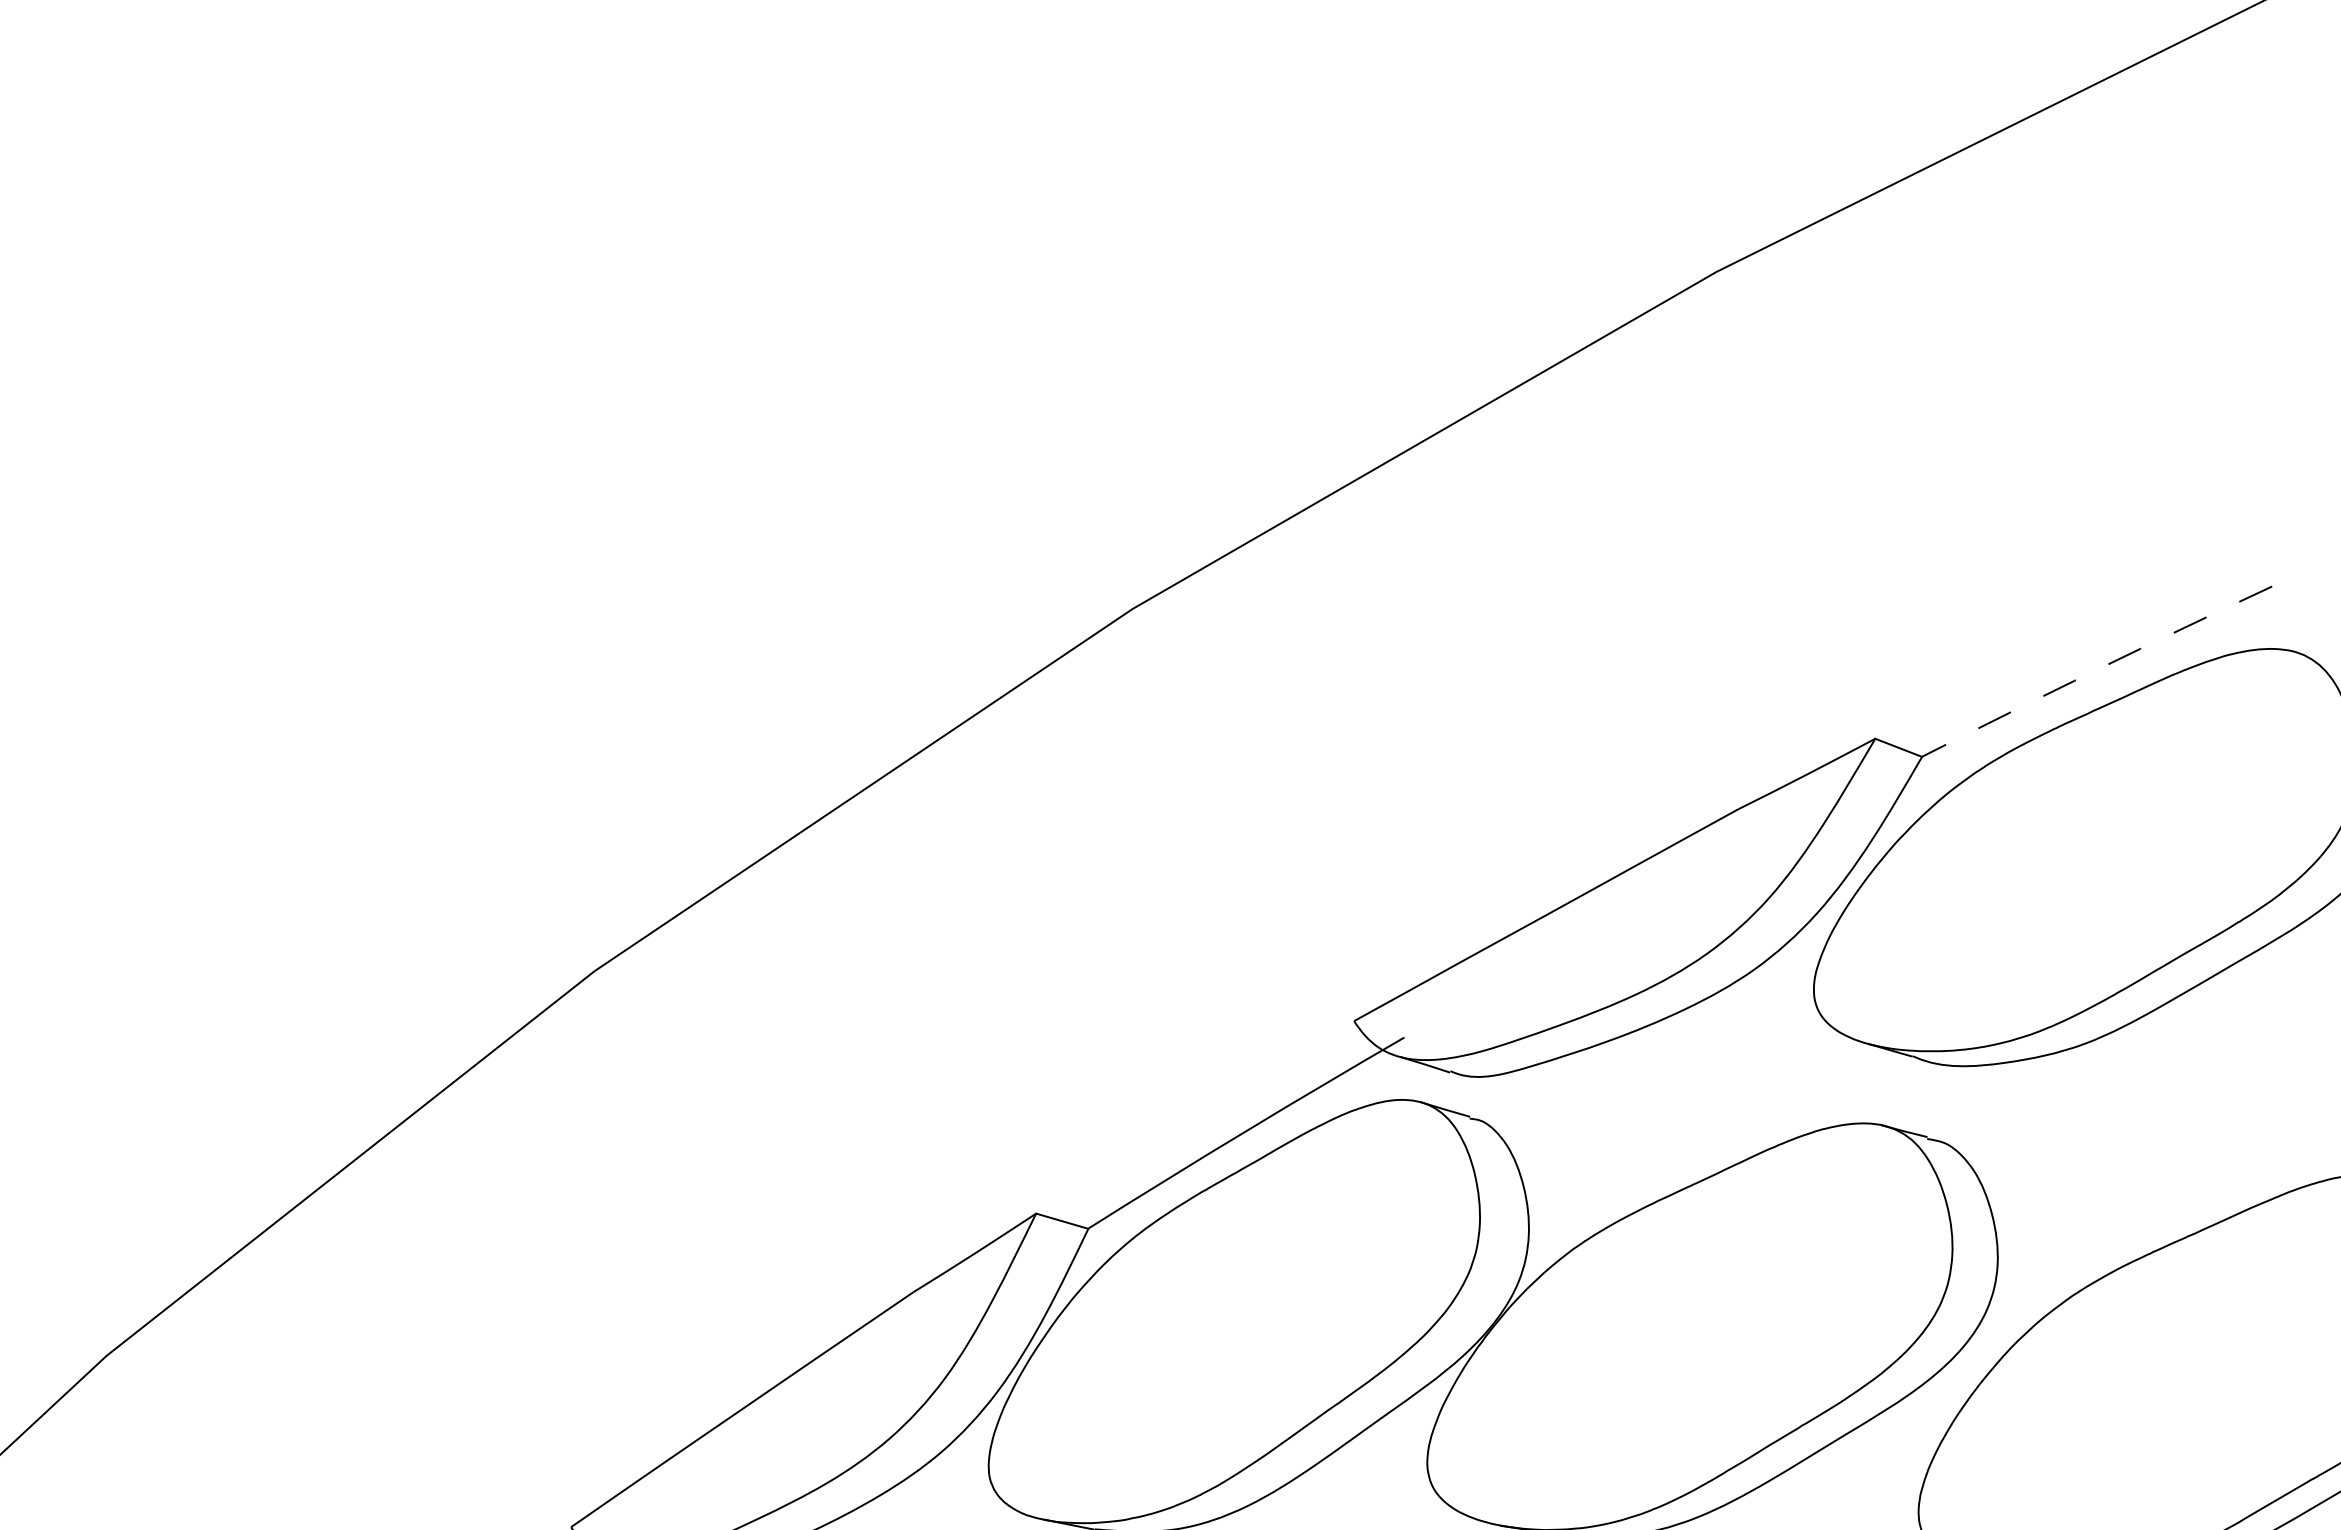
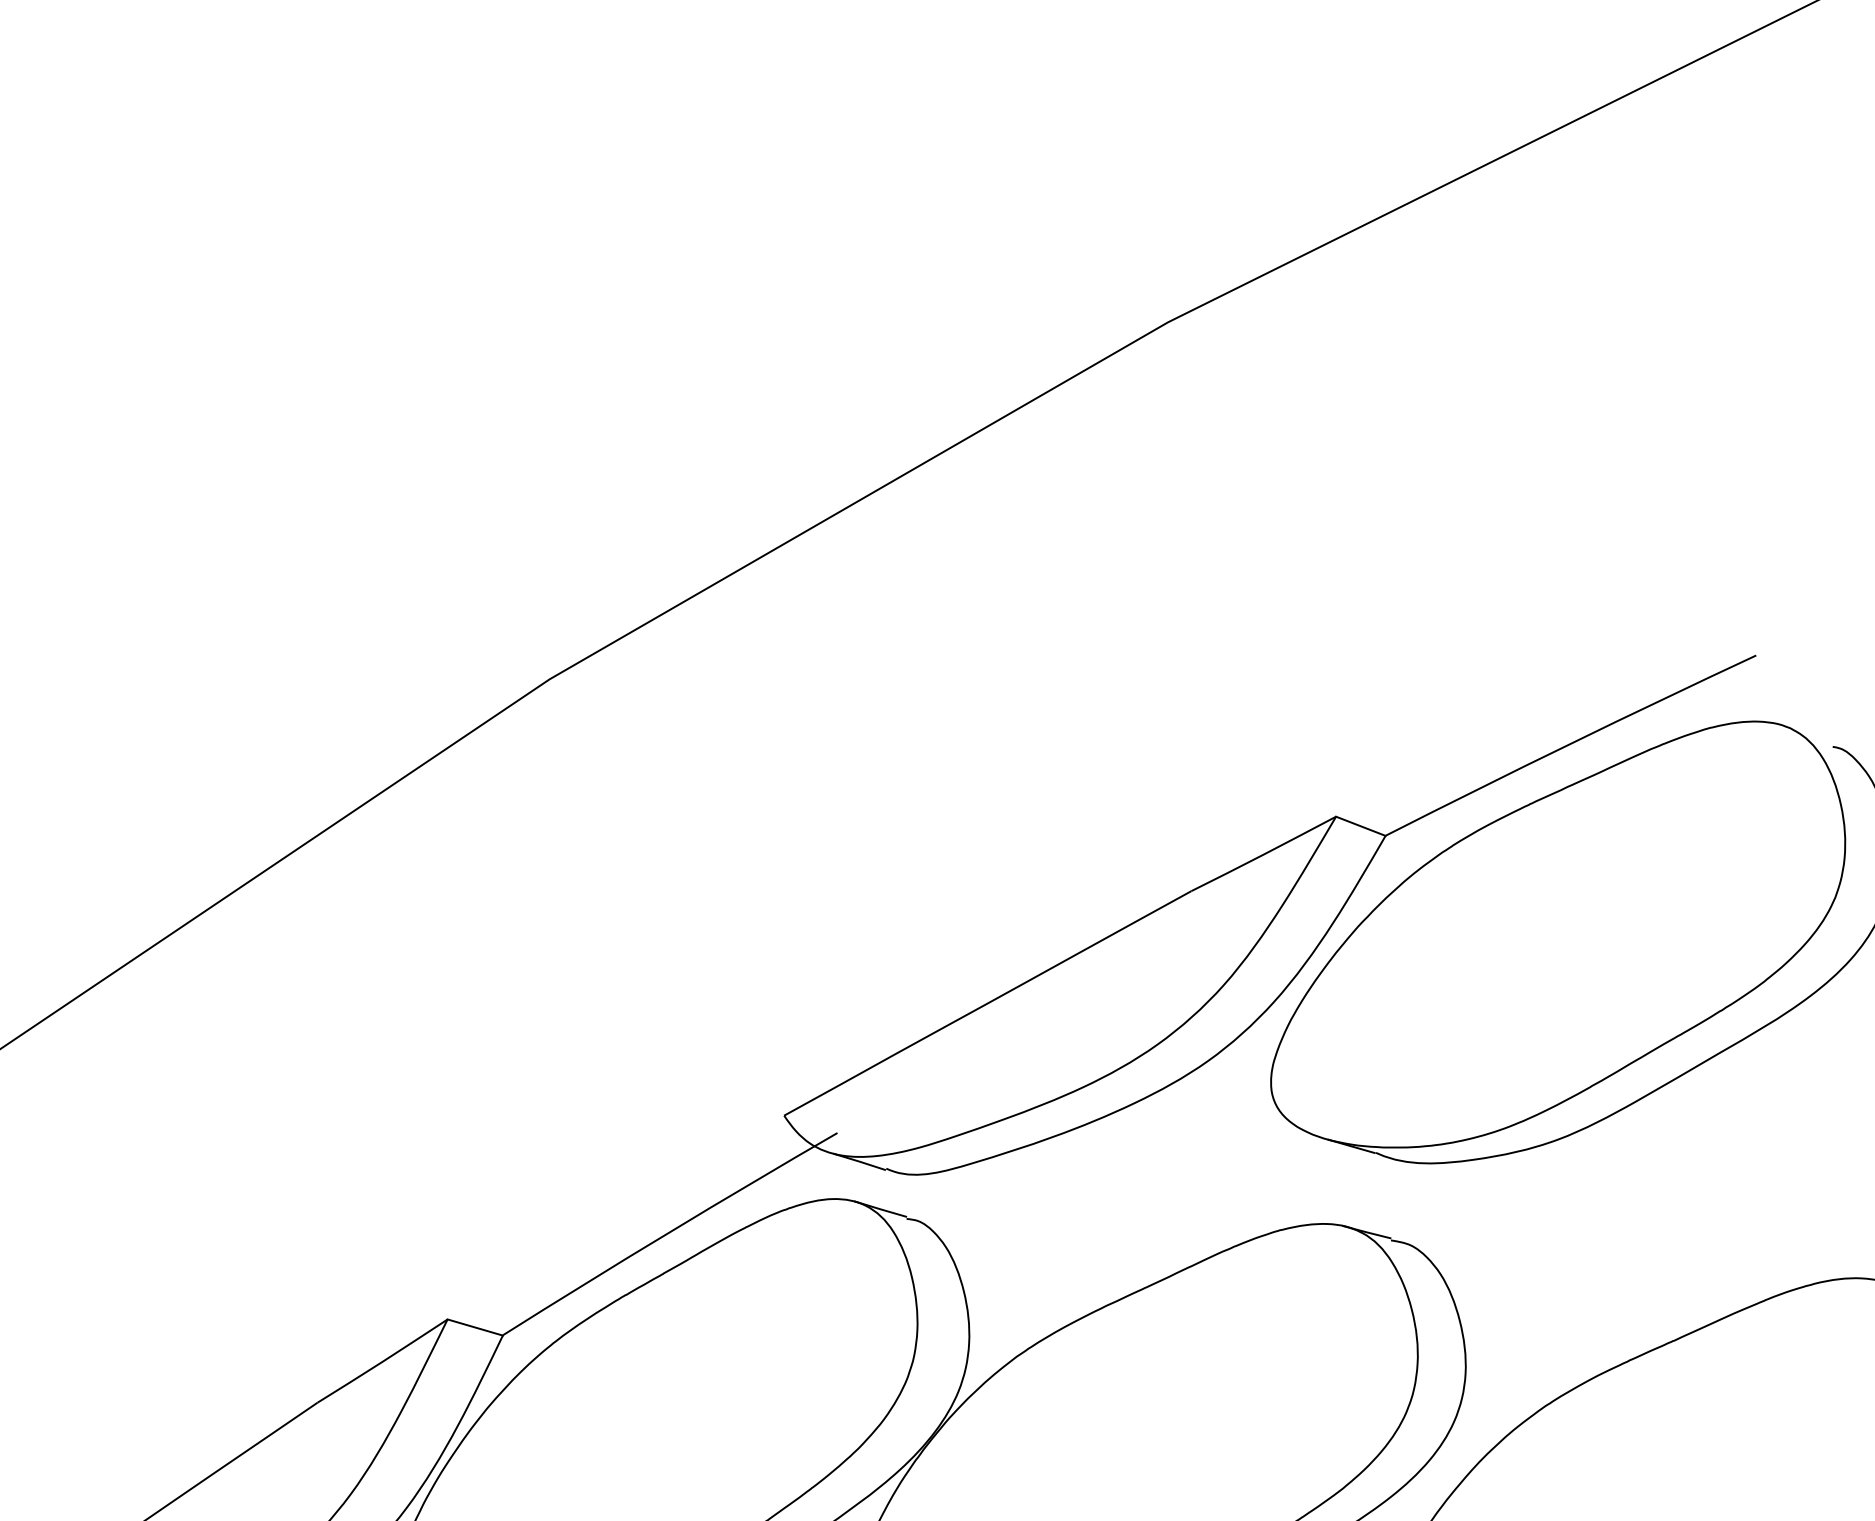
arc: (2096, 670) -> (1570, 744), dashed -> solid

